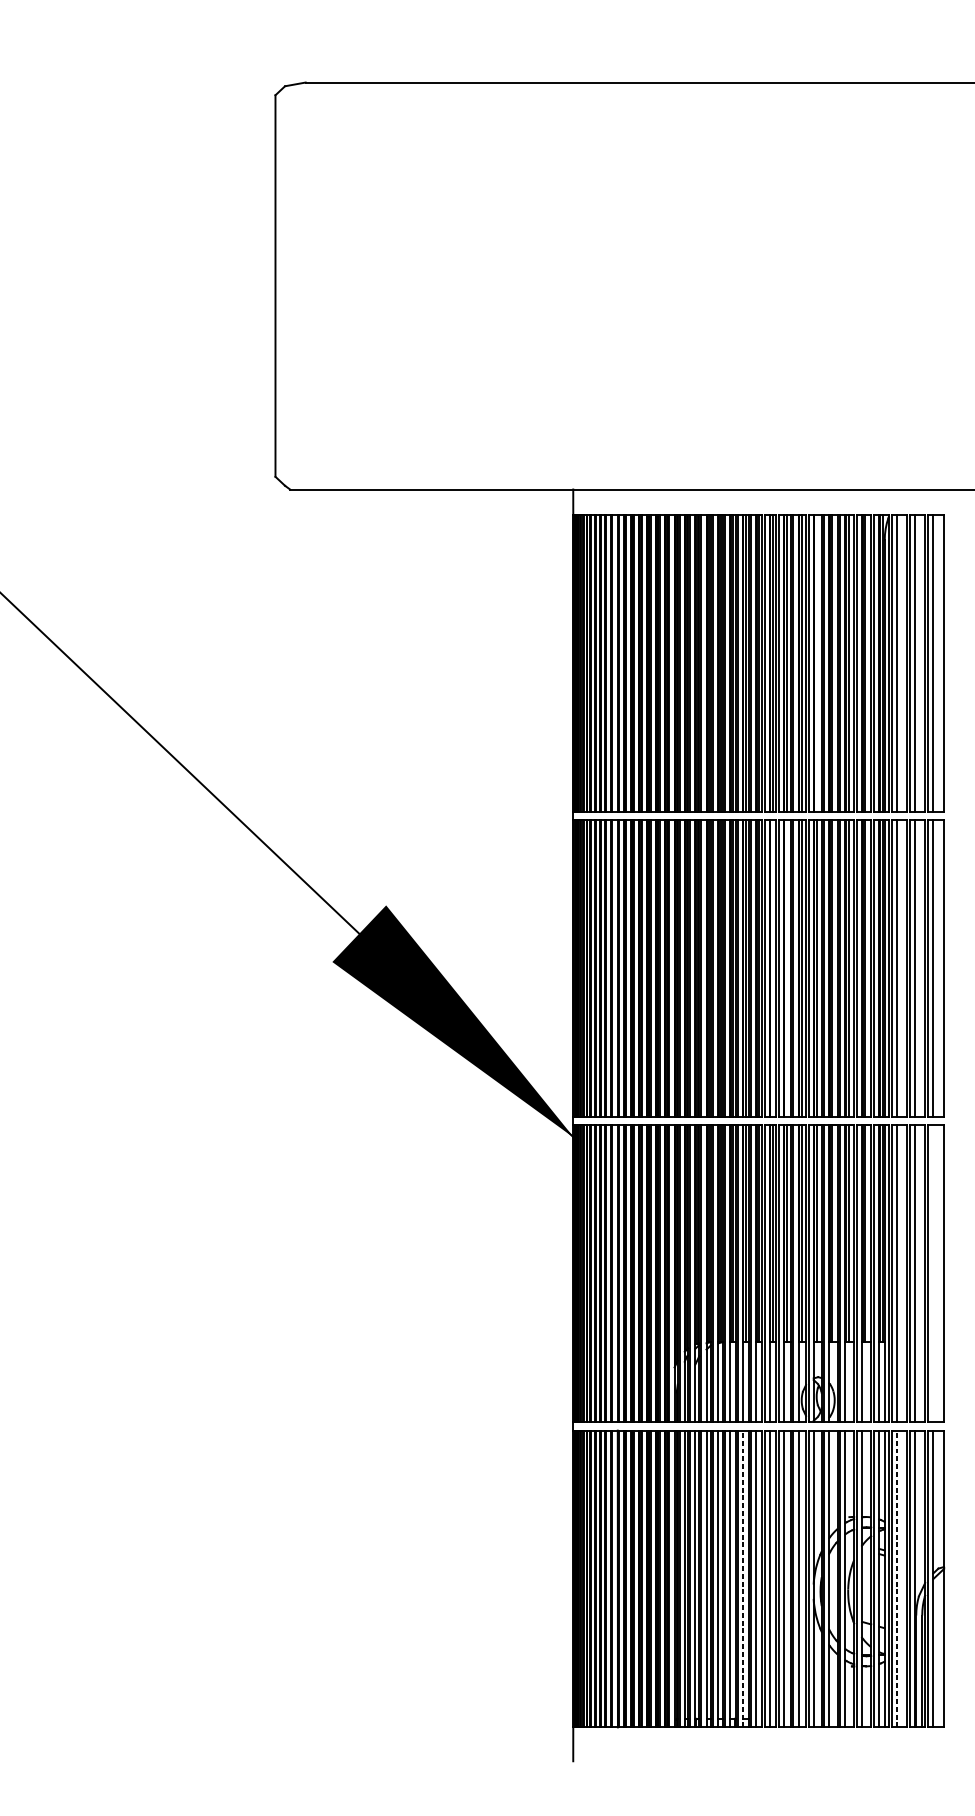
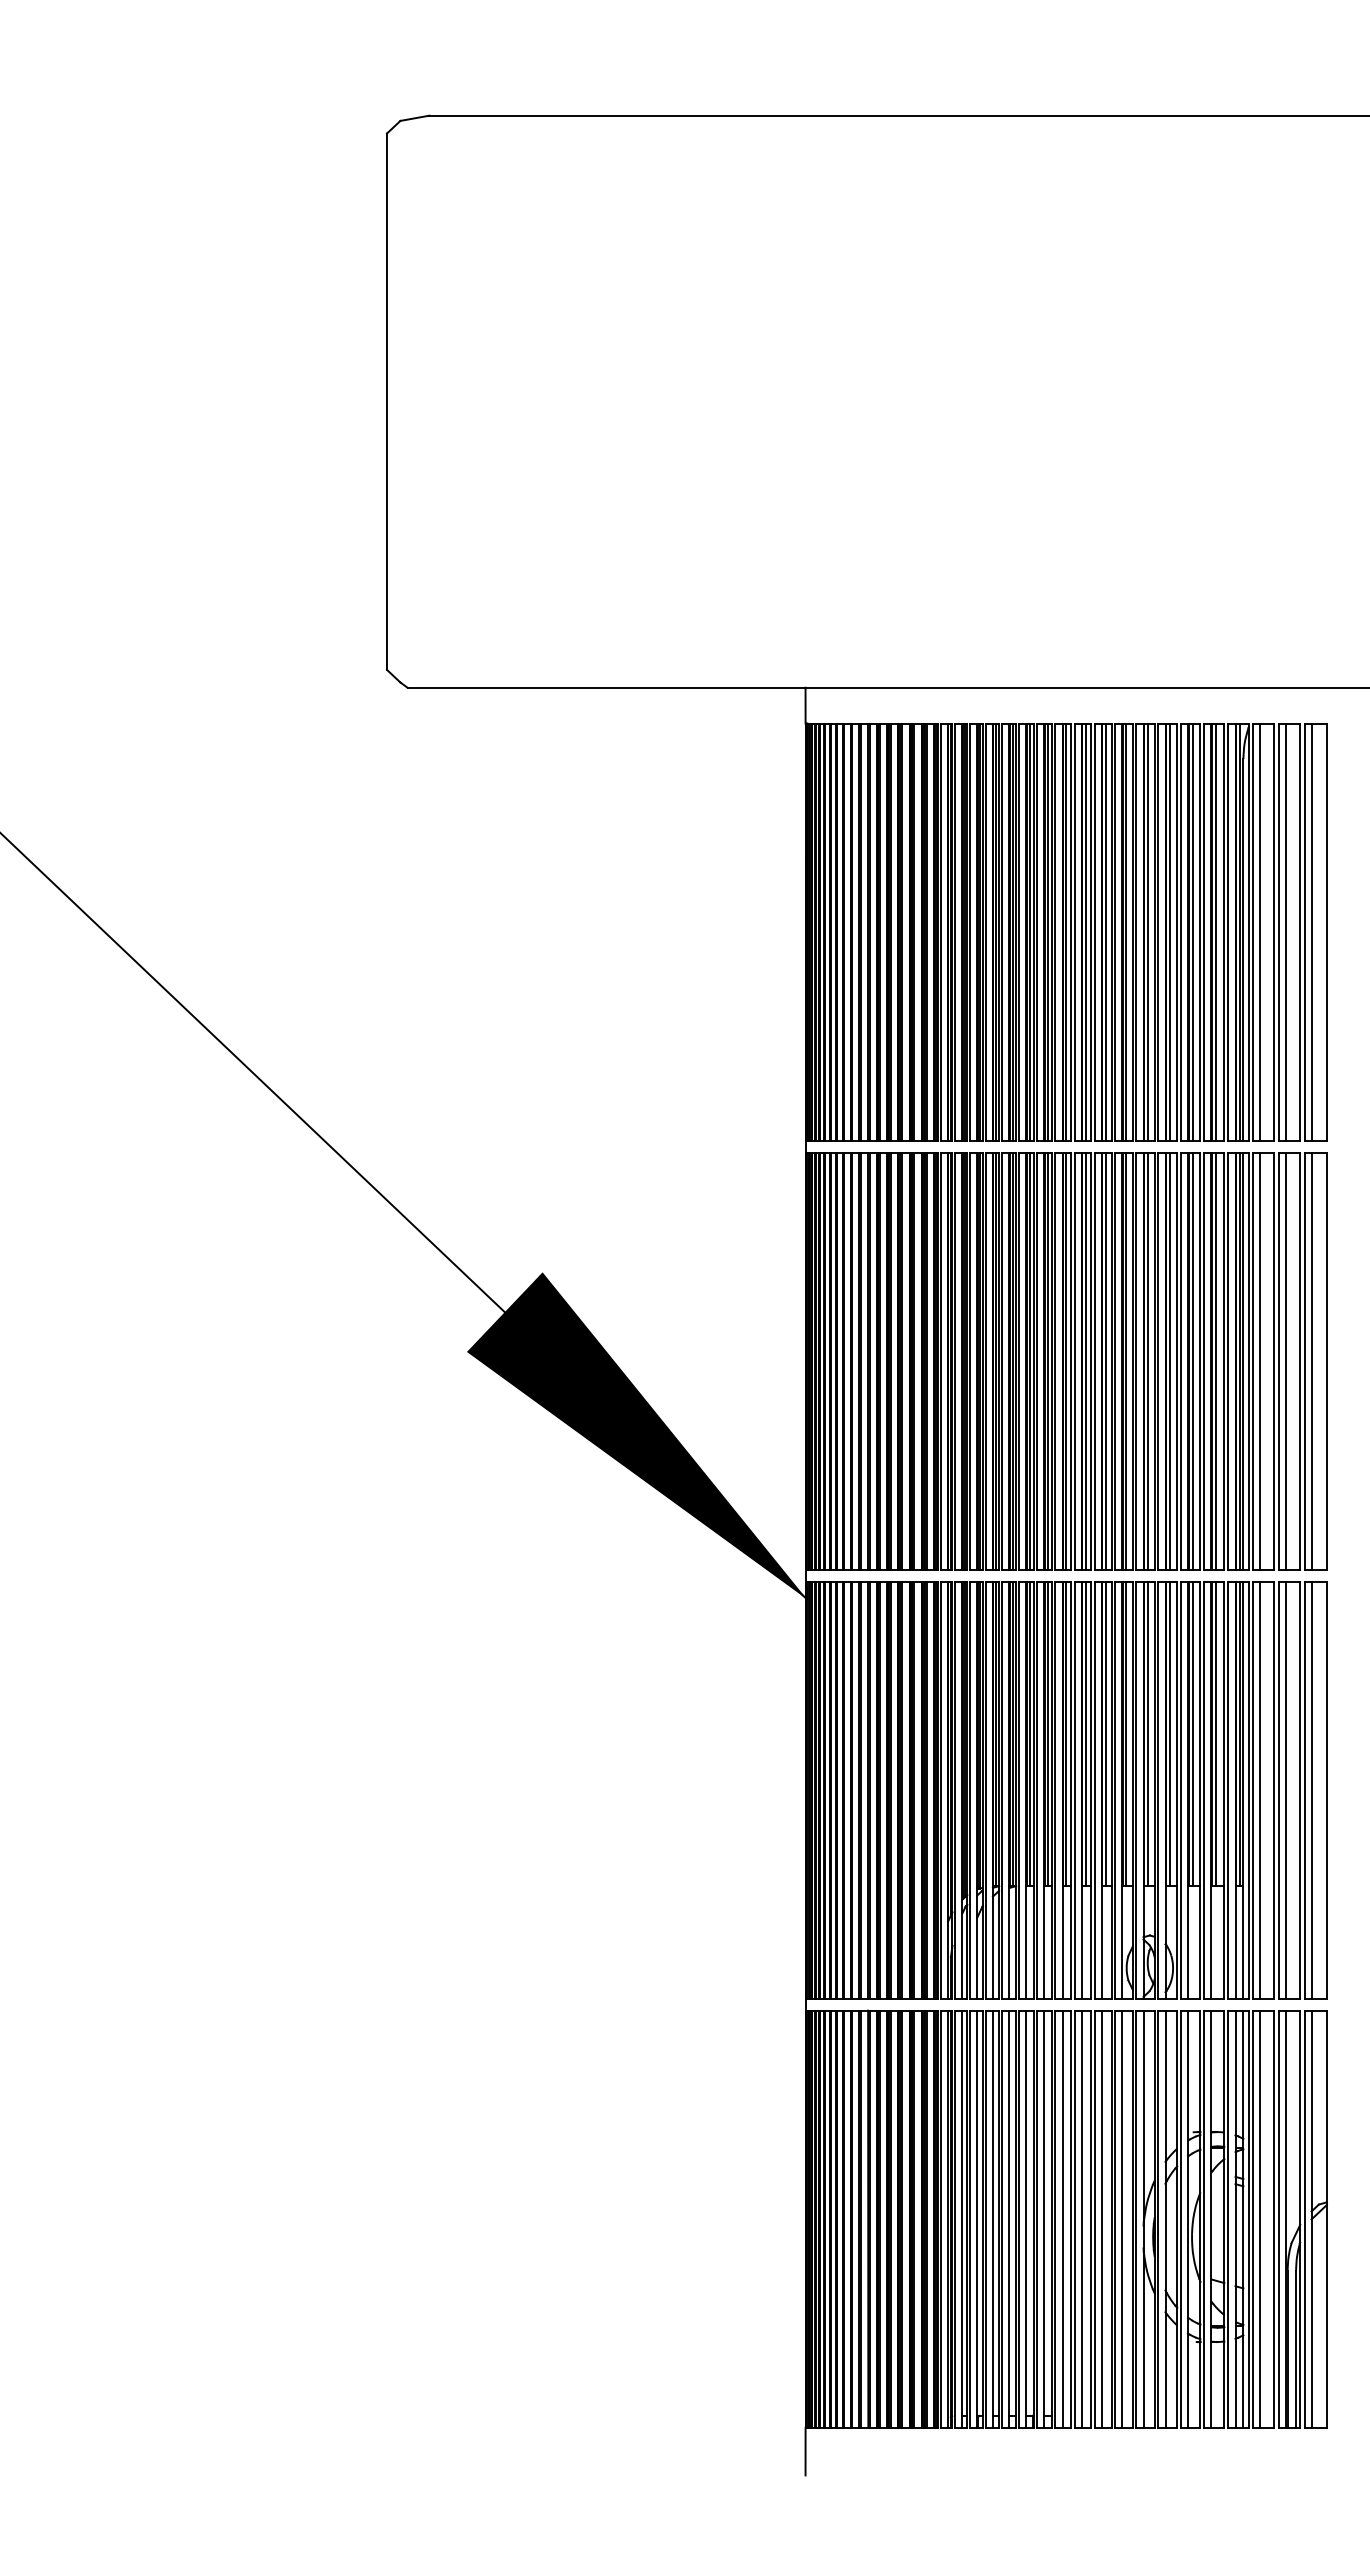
line: (816, 662) -> (1147, 931), added
line: (772, 968) -> (1085, 1360), added
line: (786, 968) -> (1105, 1360), added
line: (933, 1273) -> (1311, 1789), added
line: (743, 1579) -> (1044, 2219), dashed -> solid
line: (896, 1579) -> (1260, 2219), dashed -> solid

